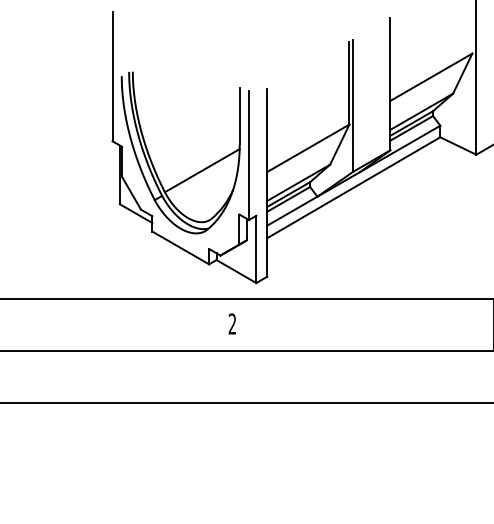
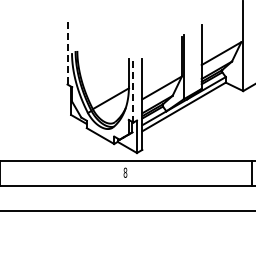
line: (112, 76) -> (67, 53), solid -> dashed
line: (249, 153) -> (133, 90), solid -> dashed
text: (232, 323) -> (125, 172), 2 -> 8

